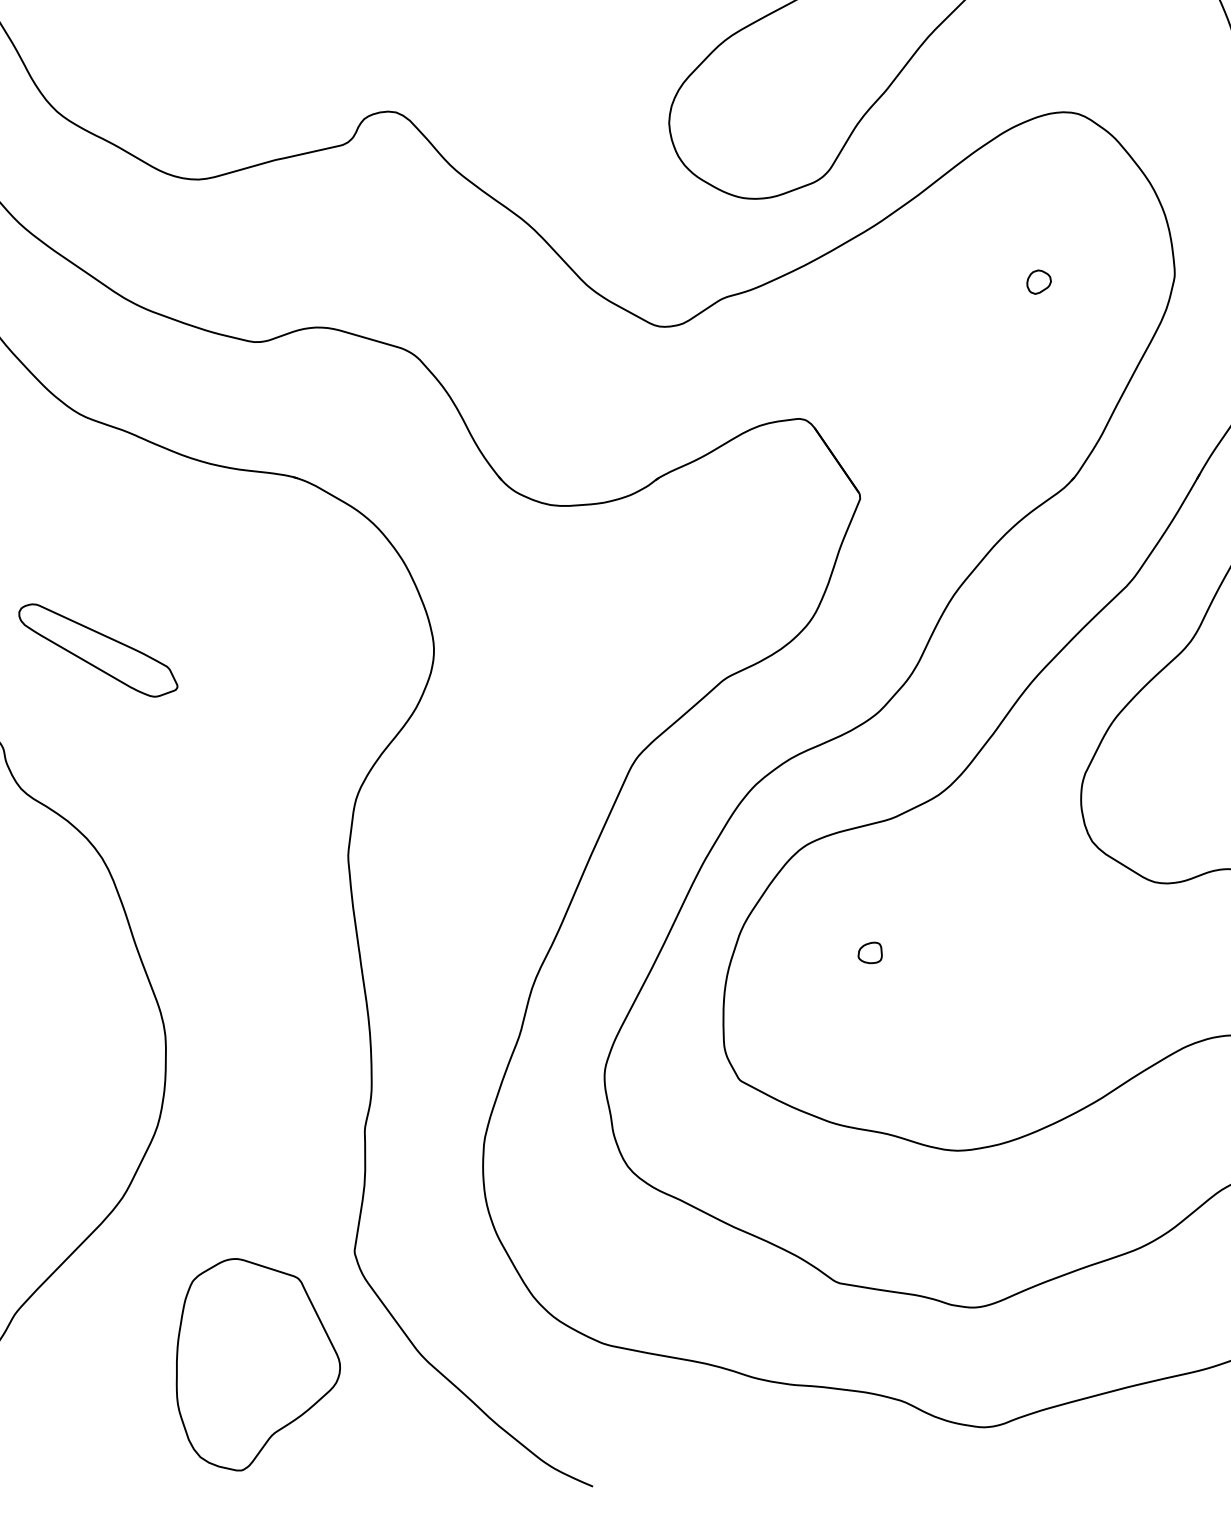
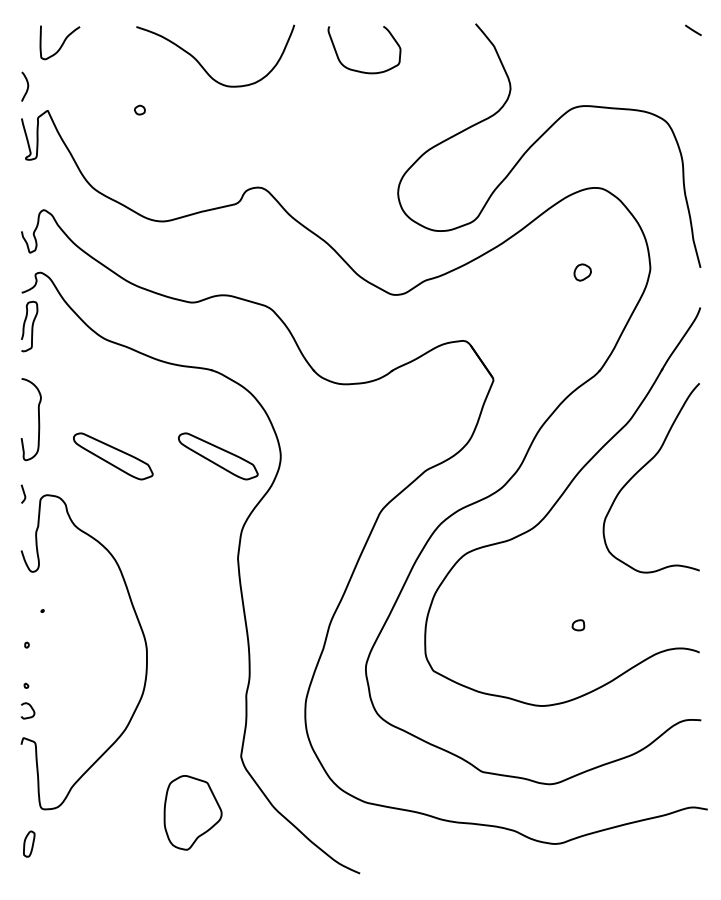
part: (1038, 281) -> (582, 272), size x1.4
part: (309, 650) -> (218, 456), added
part: (870, 953) -> (578, 625), moved
part: (257, 1364) -> (192, 812), size x0.7

